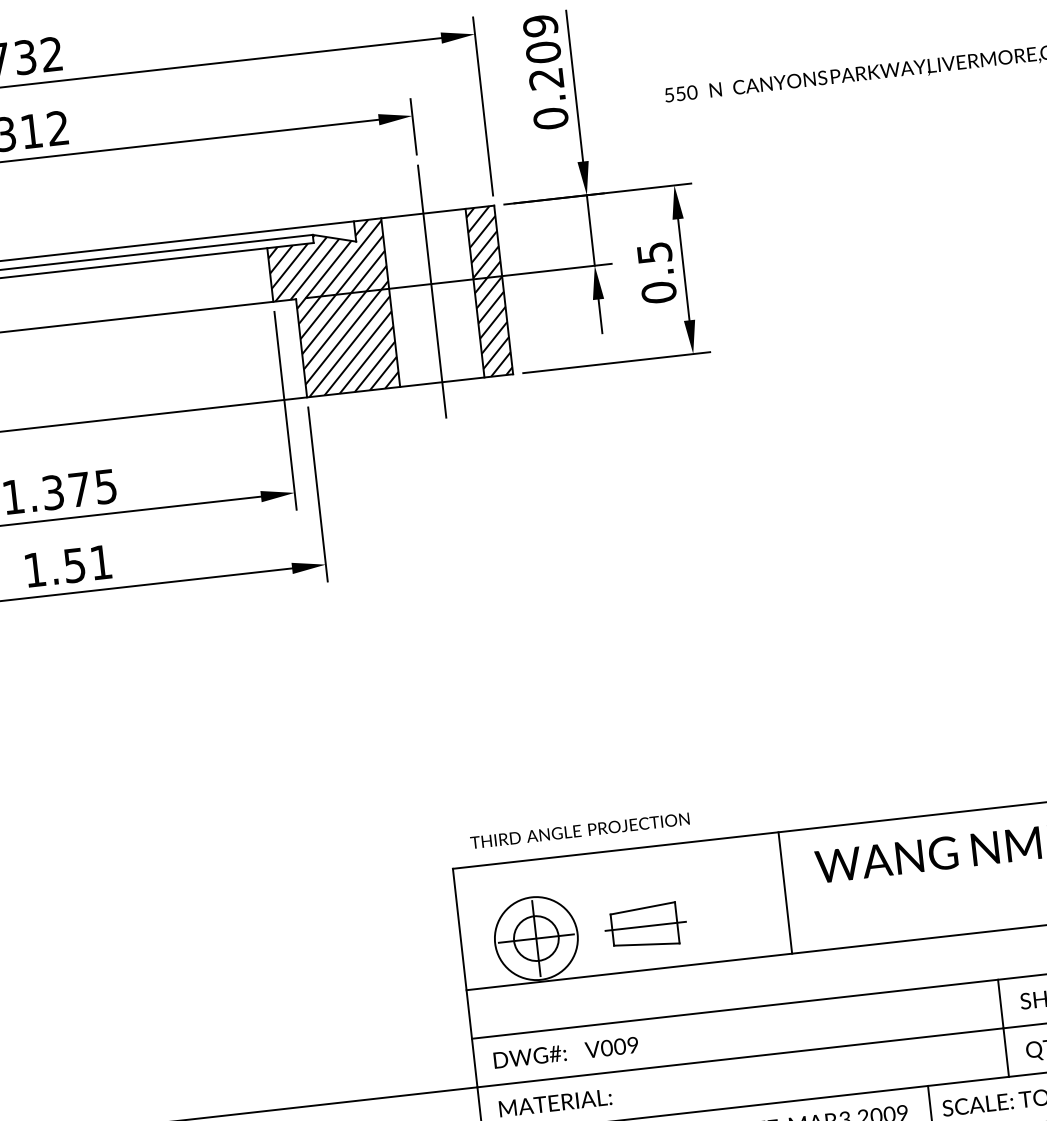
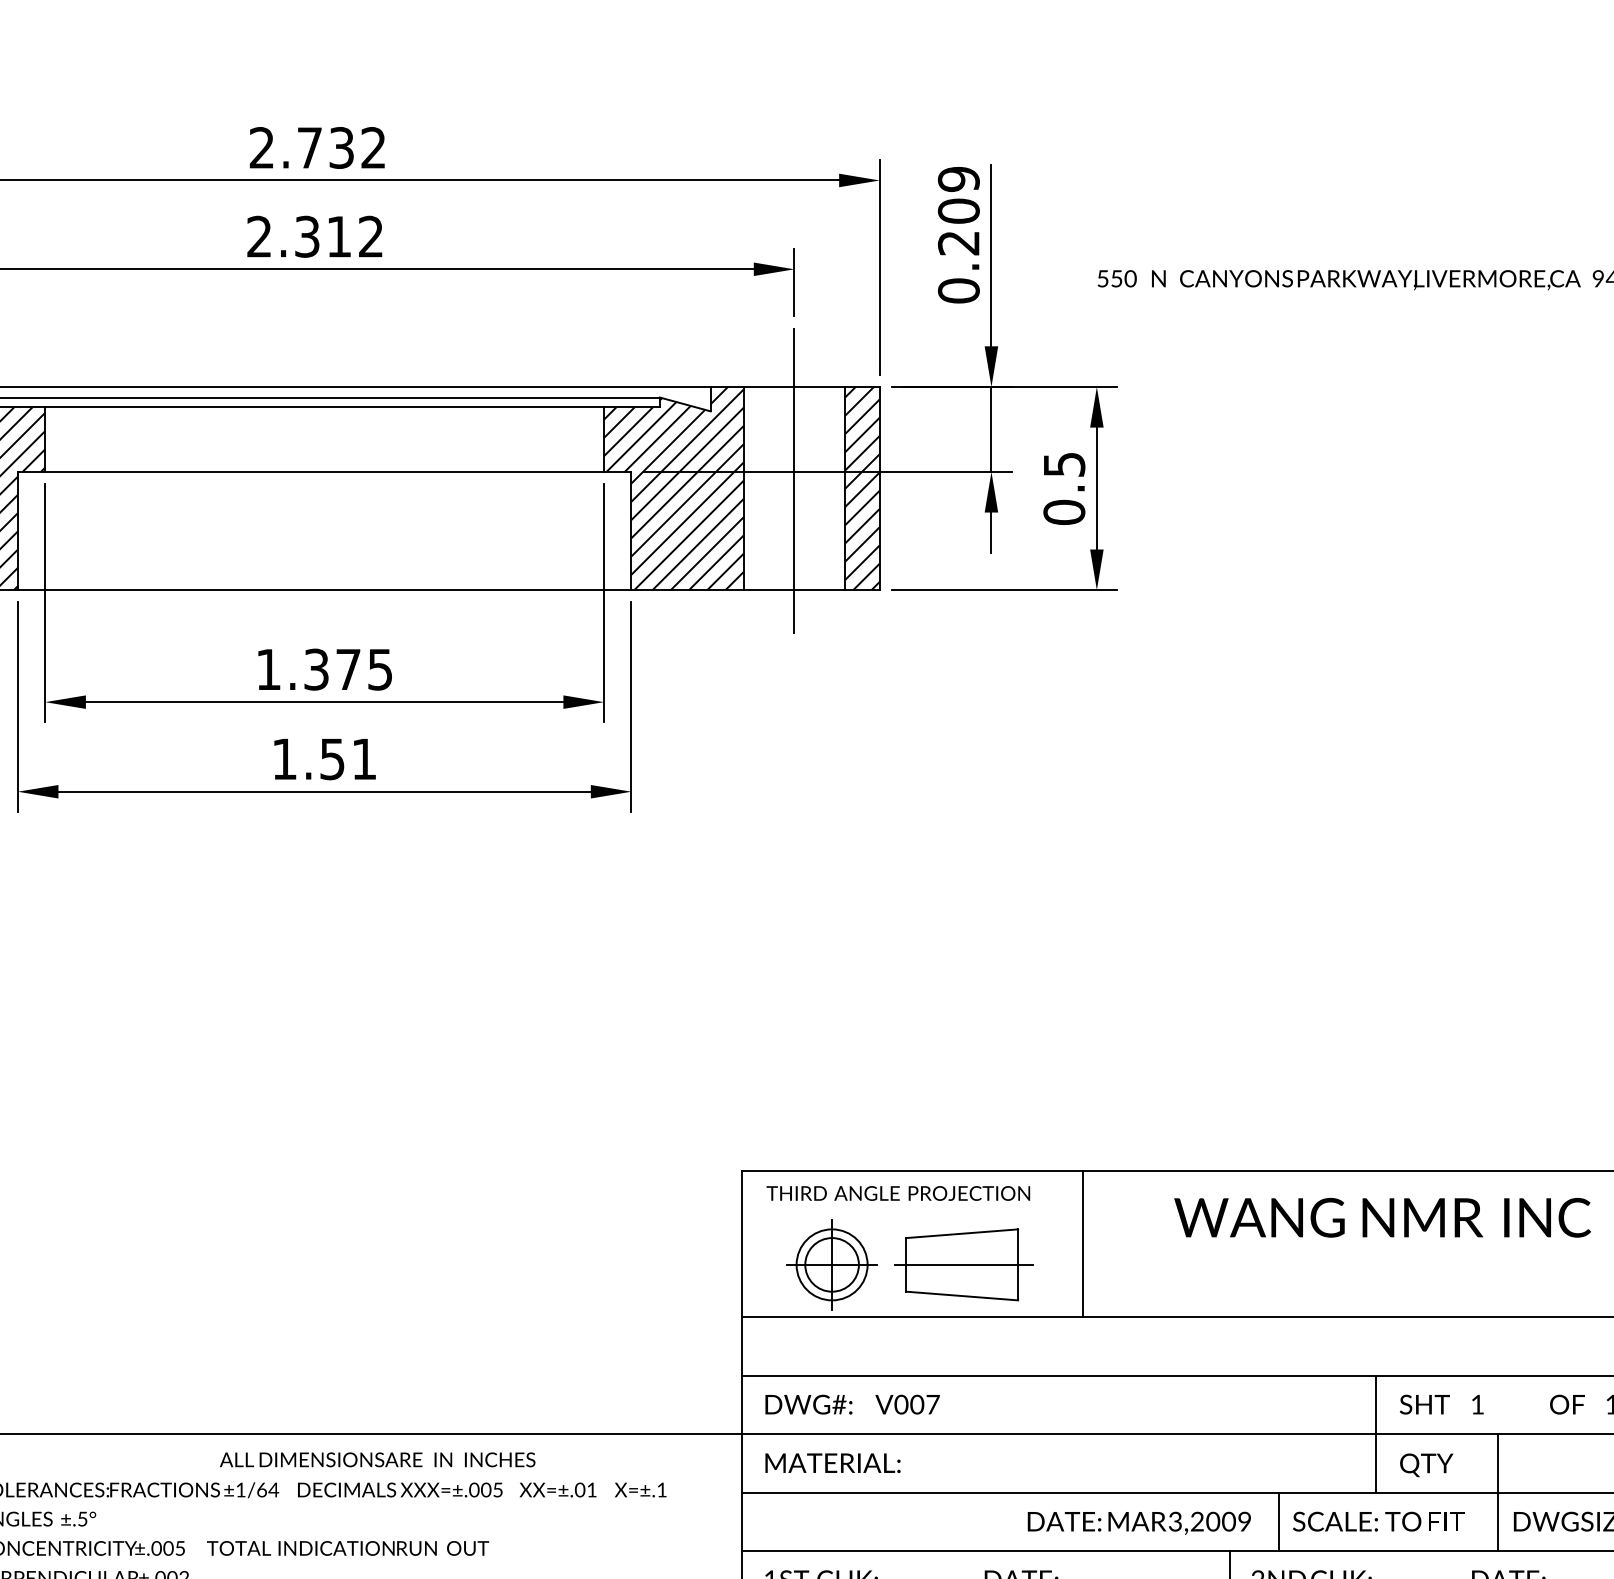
text: (580, 830) -> (898, 1193), moved
line: (785, 892) -> (1083, 1243), moved
part: (645, 926) -> (963, 1264), size x1.43
circle: (535, 938) -> (831, 1264), size x0.71
text: (632, 1045) -> (932, 1404), V009 -> V007

